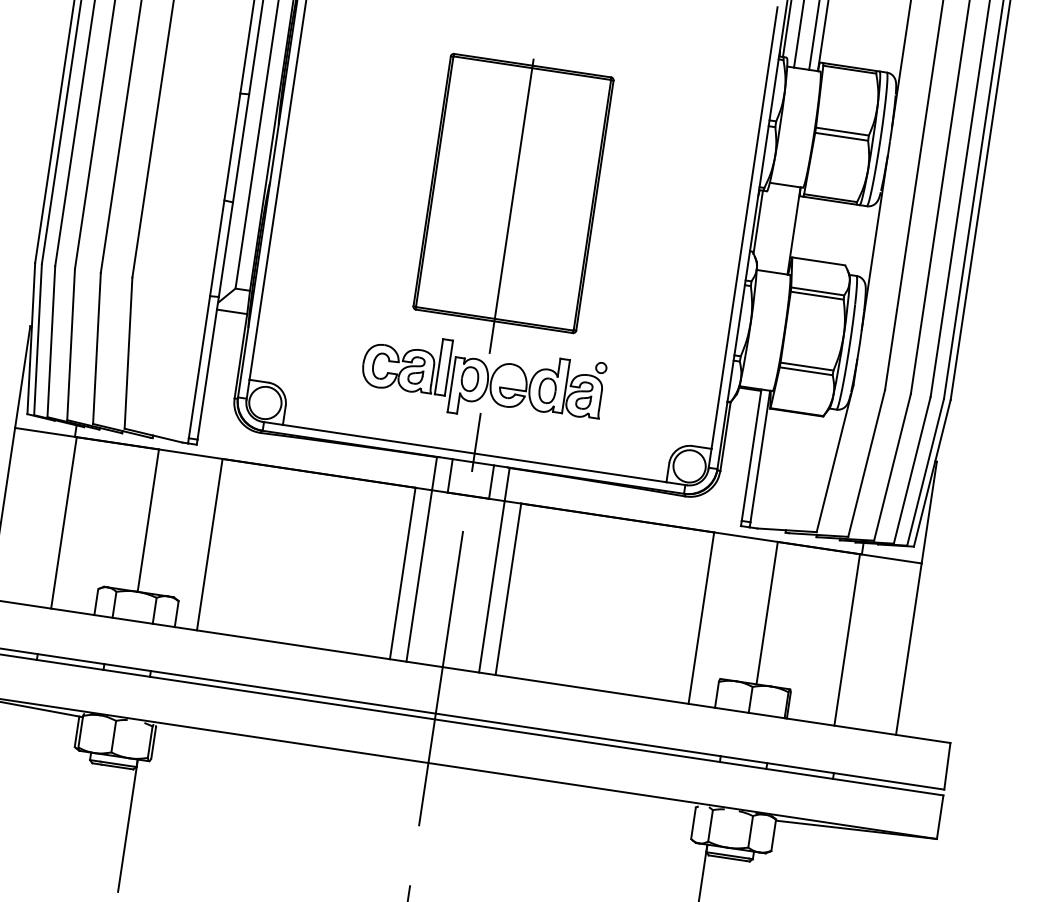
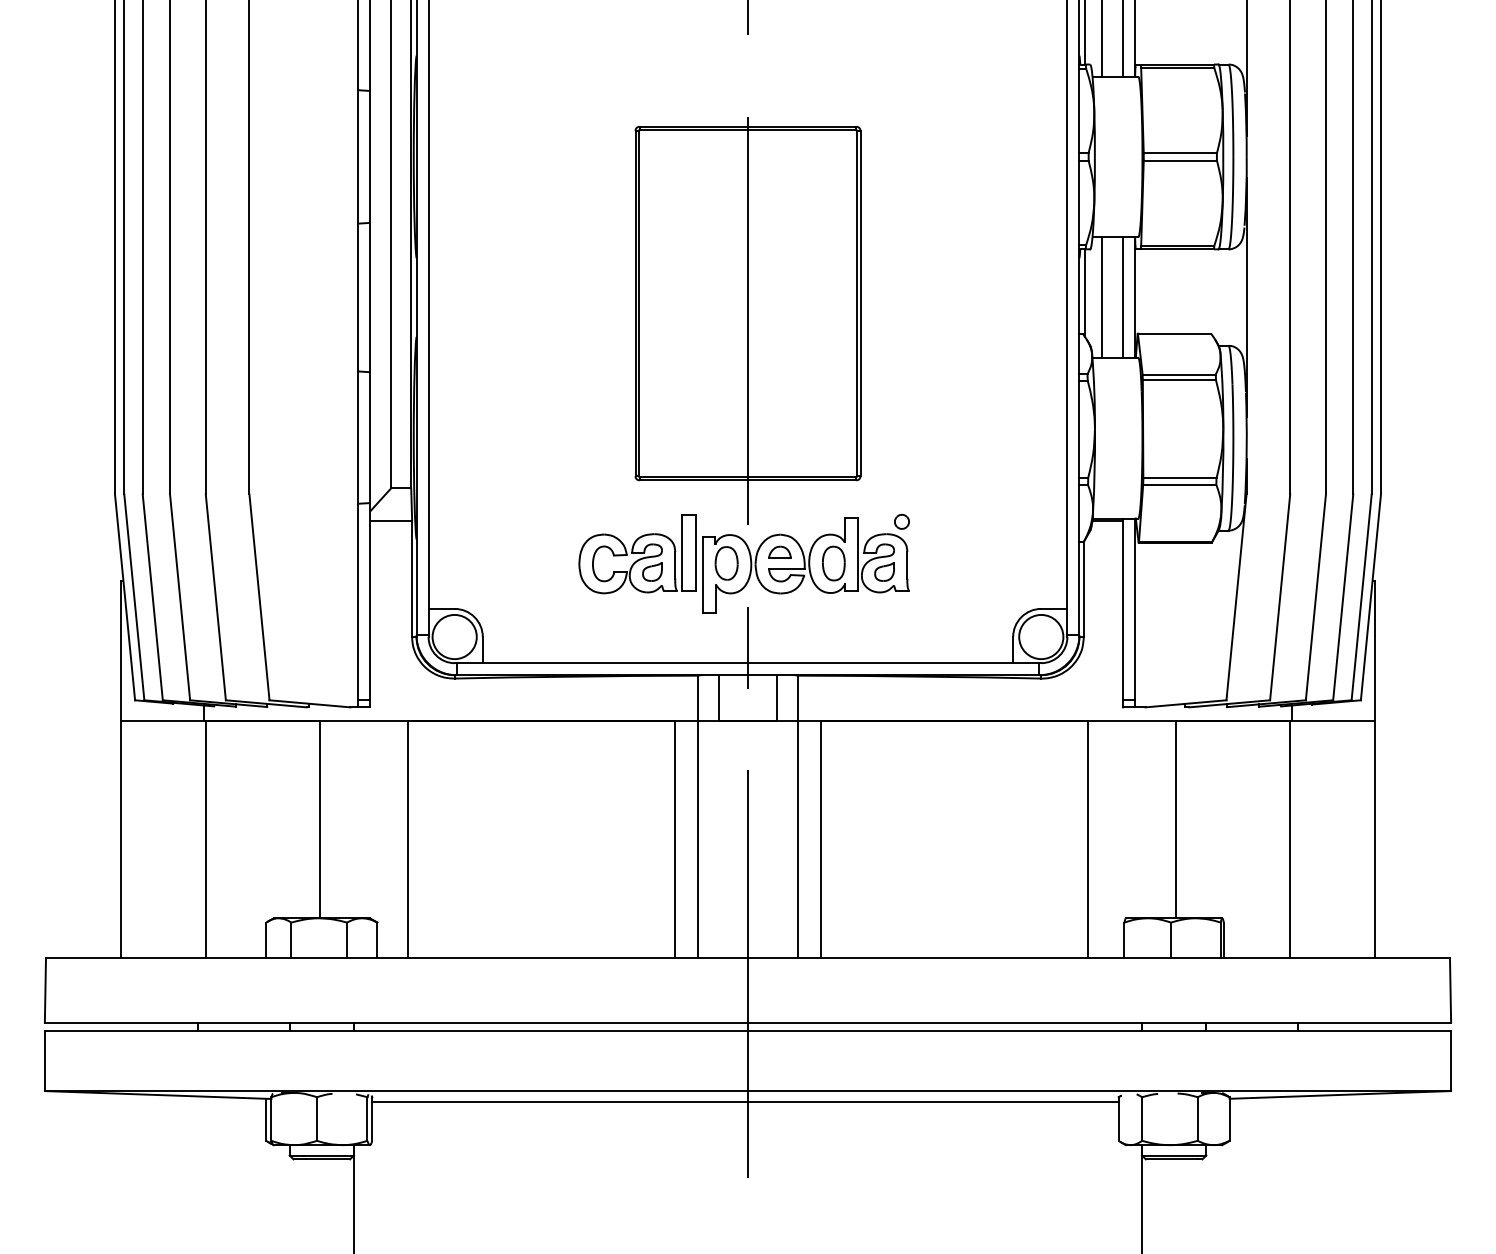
line: (769, 227) -> (1101, 297), added
line: (785, 229) -> (1122, 297), added
part: (509, 376) -> (779, 551), added
line: (425, 770) -> (745, 1101), added

